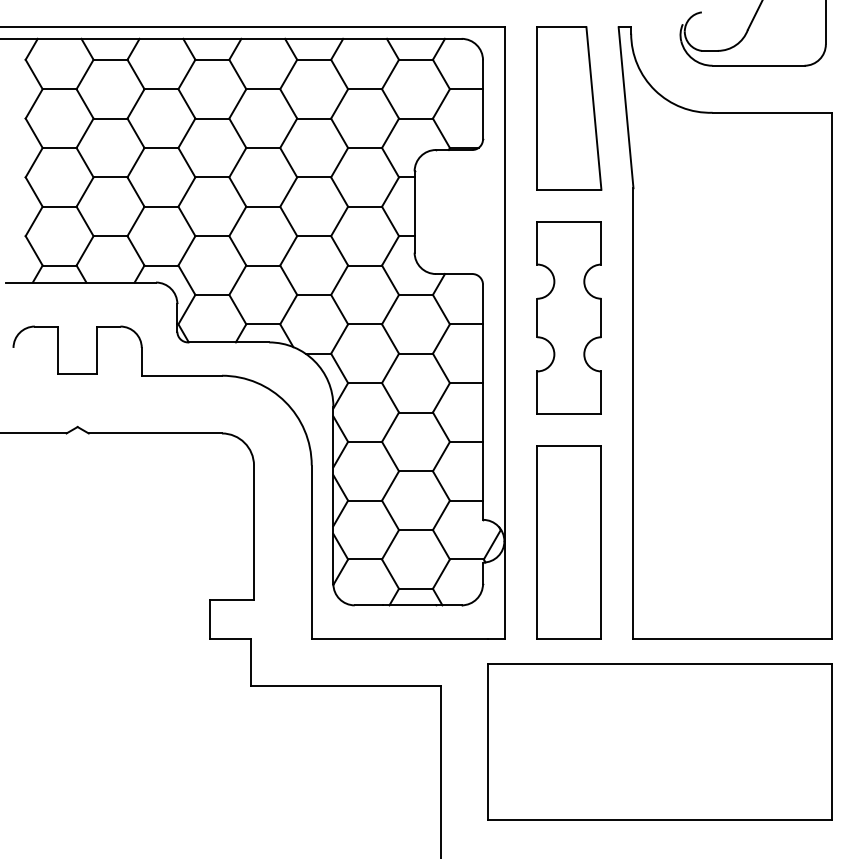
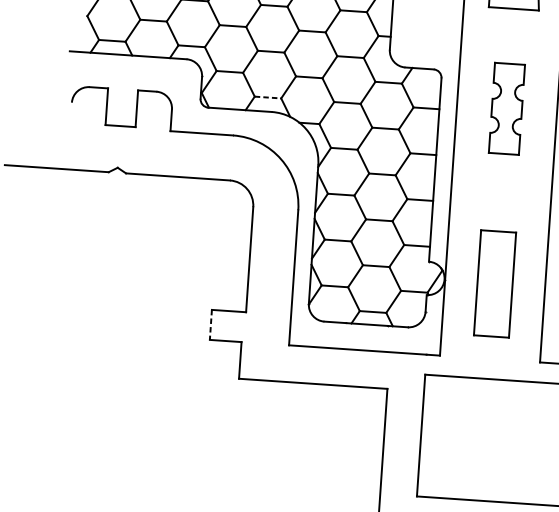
part: (568, 317) -> (506, 108), size x0.6
line: (263, 324) -> (268, 97), solid -> dashed
part: (568, 542) -> (494, 283), size x0.7
line: (210, 619) -> (211, 324), solid -> dashed

